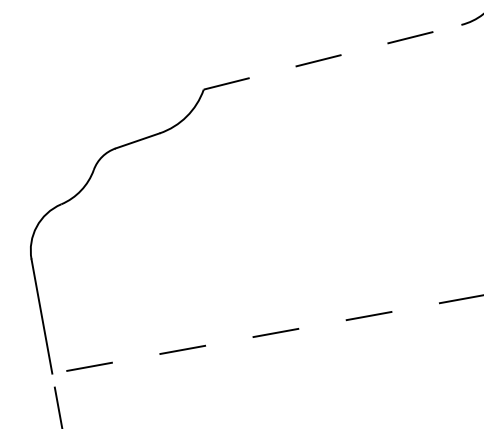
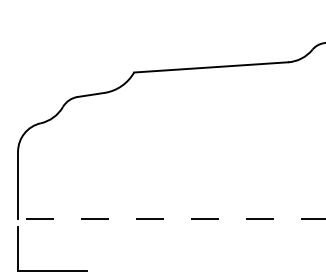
line: (333, 57) -> (211, 67), dashed -> solid

